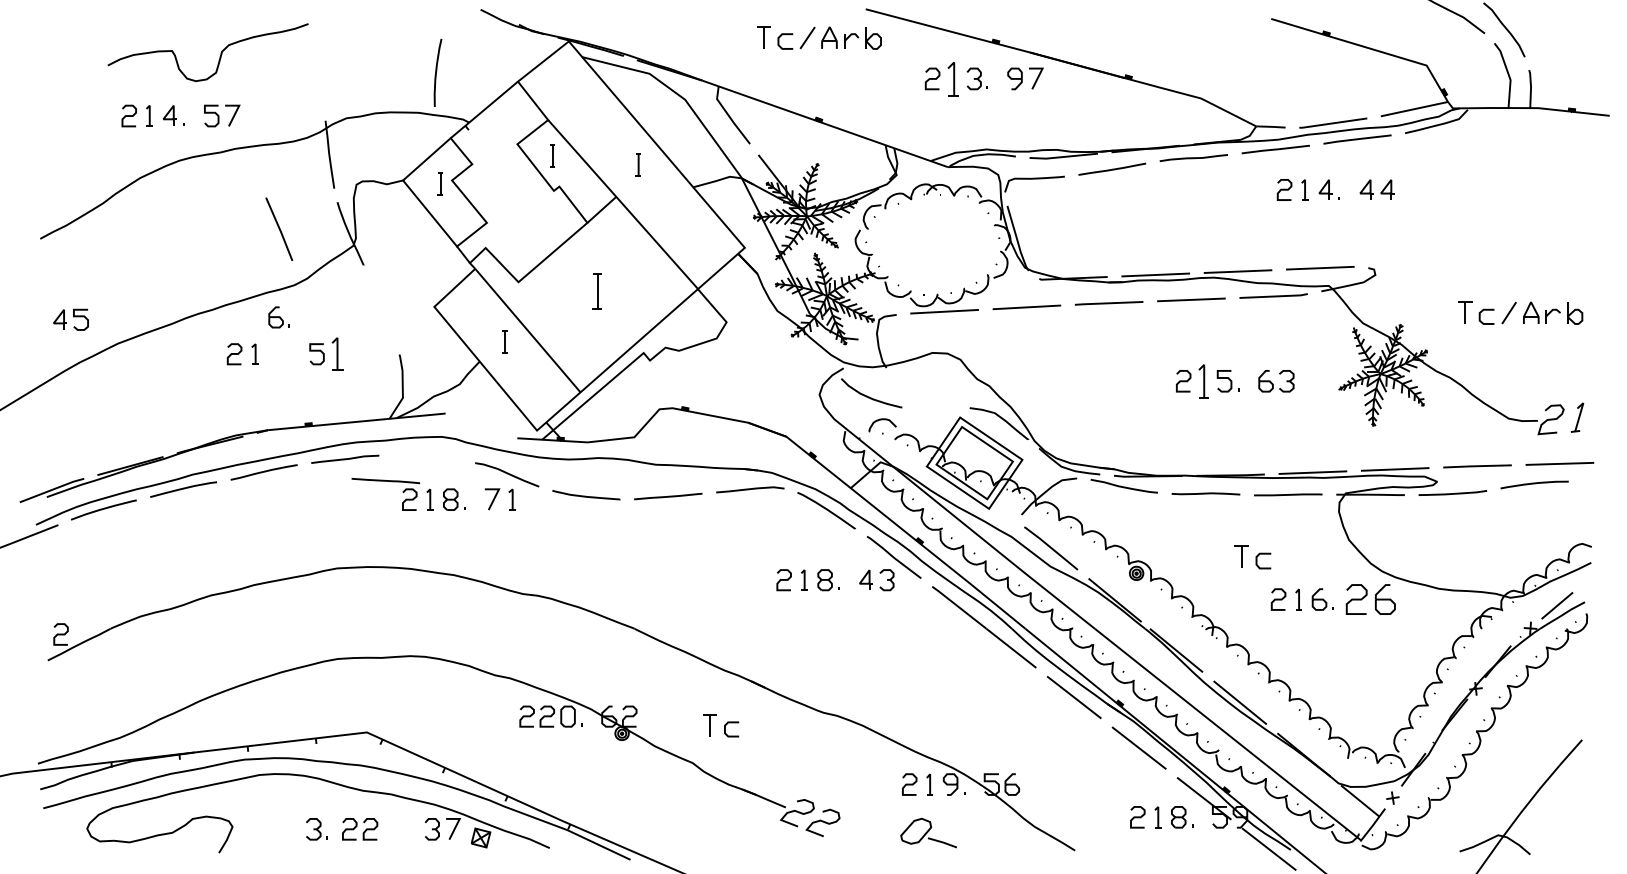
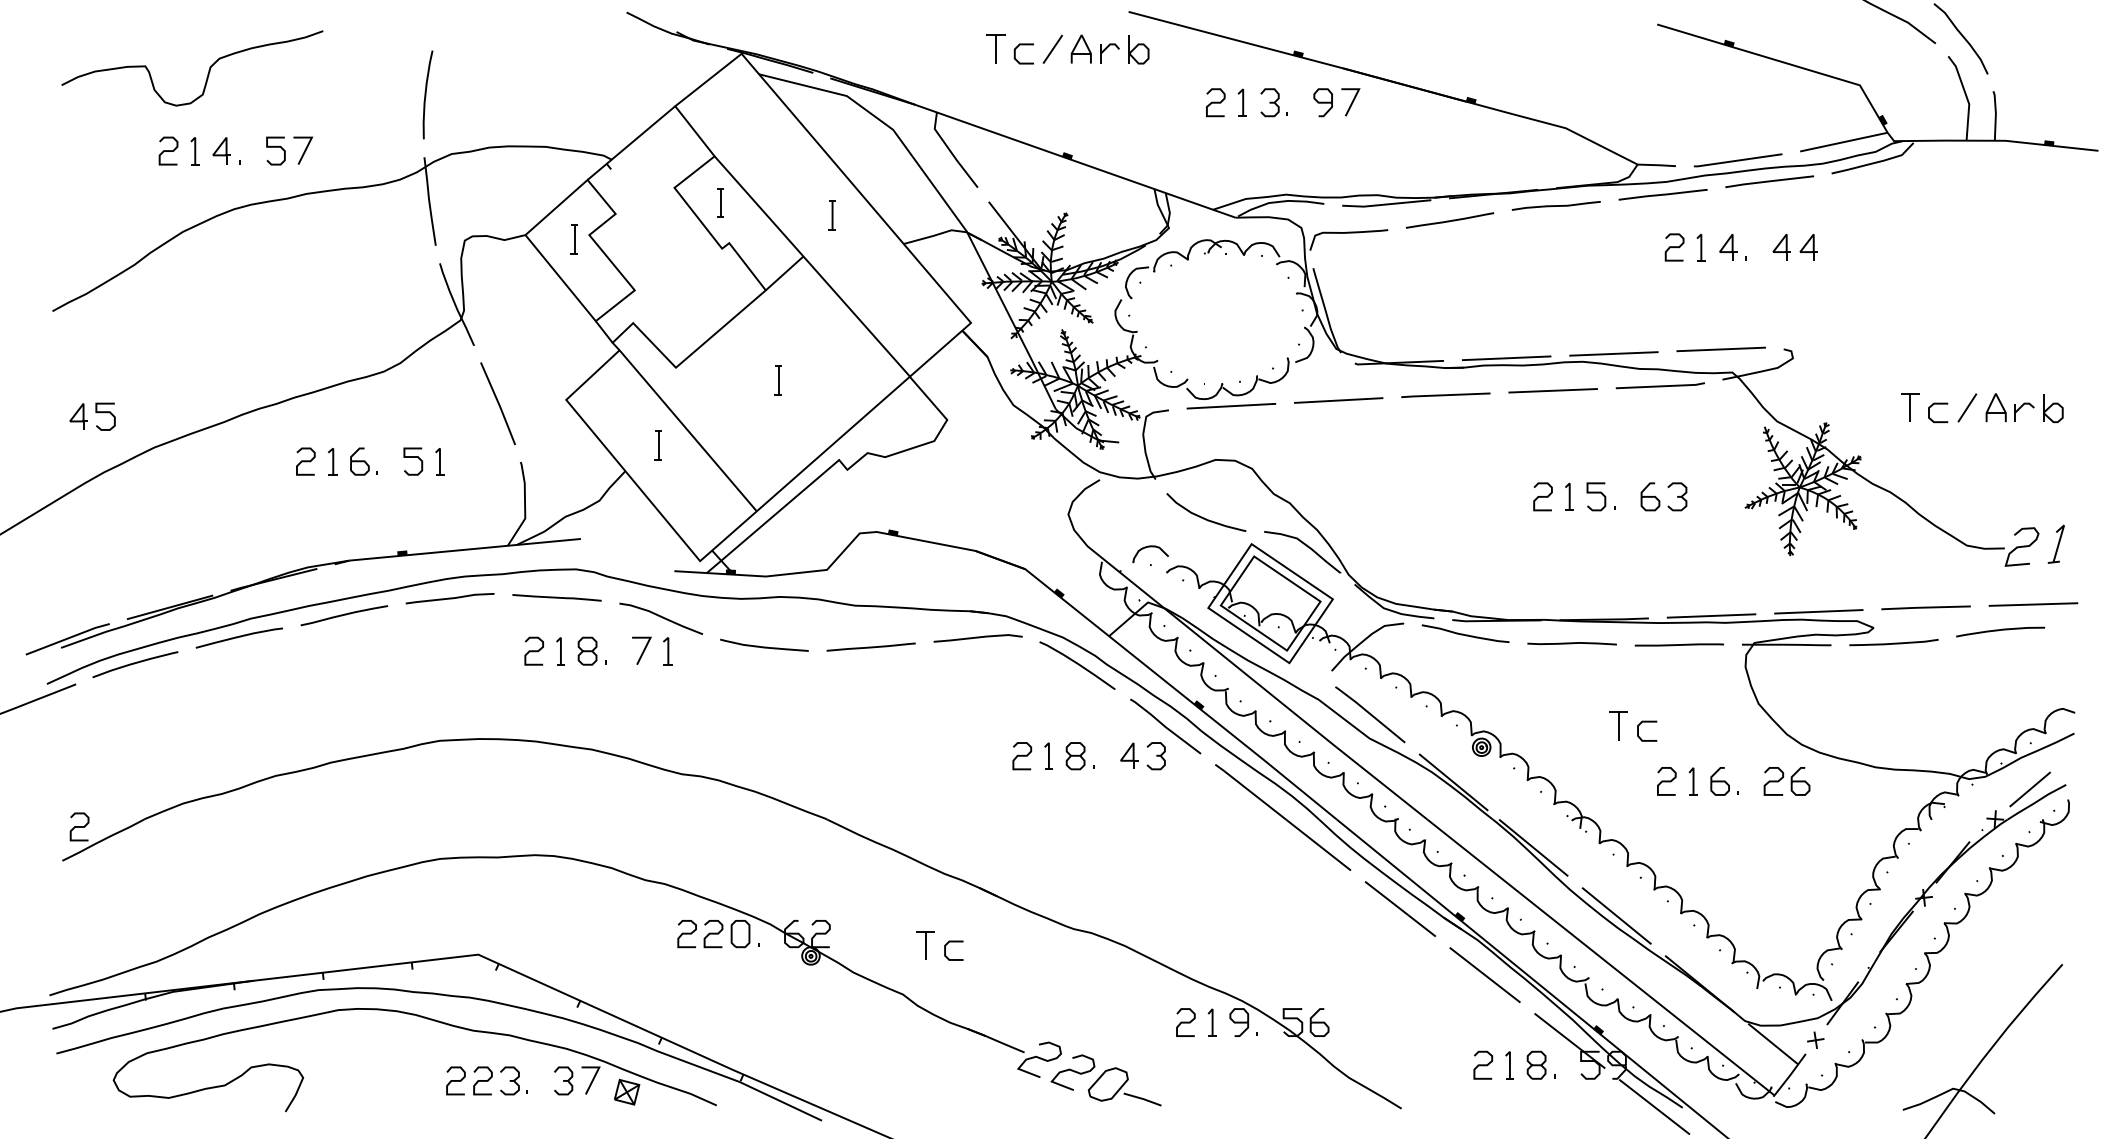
curve: (219, 56) -> (207, 73), moved
curve: (436, 72) -> (426, 94), moved
part: (952, 78) -> (1241, 102), size x0.62
line: (278, 229) -> (497, 403), moved
part: (596, 292) -> (777, 380), size x0.62
part: (278, 317) -> (363, 461), moved
part: (337, 354) -> (439, 461), size x0.62
part: (1203, 381) -> (1569, 496), size x0.62
curve: (870, 397) -> (1204, 517), moved
line: (385, 480) -> (556, 597), moved
part: (1370, 599) -> (1786, 781), size x0.71
part: (316, 828) -> (513, 1080), moved
part: (928, 832) -> (1124, 1086), moved

